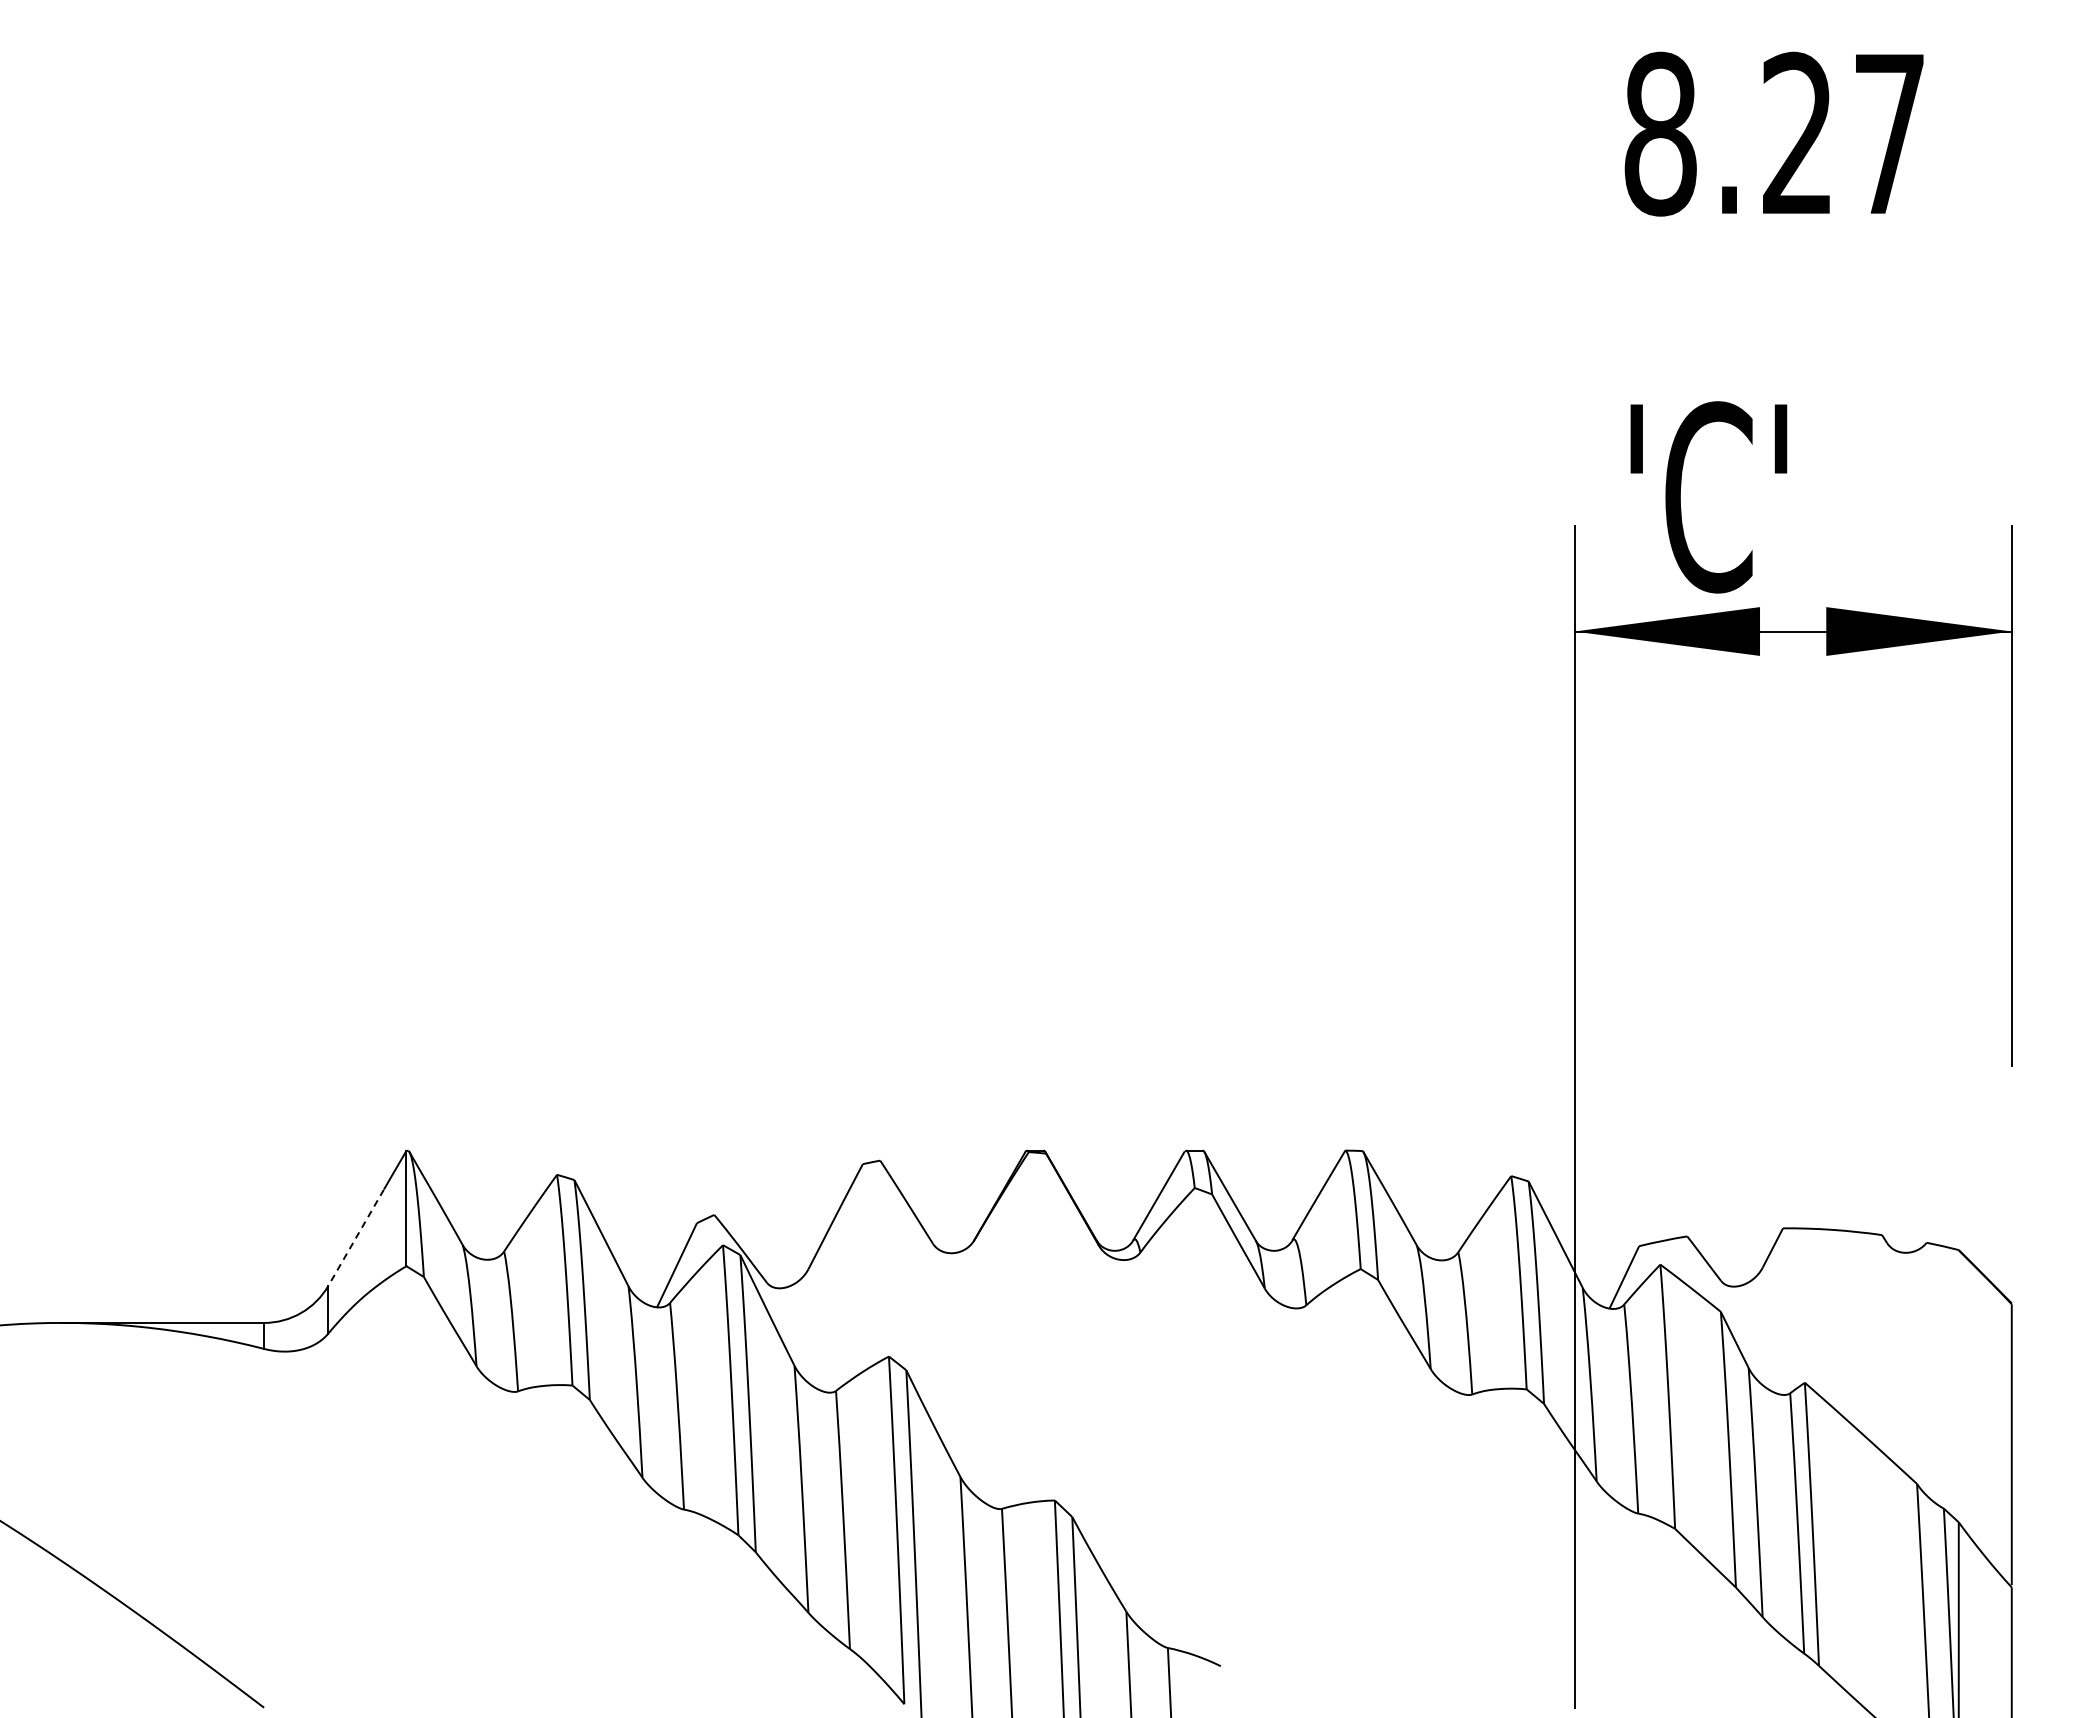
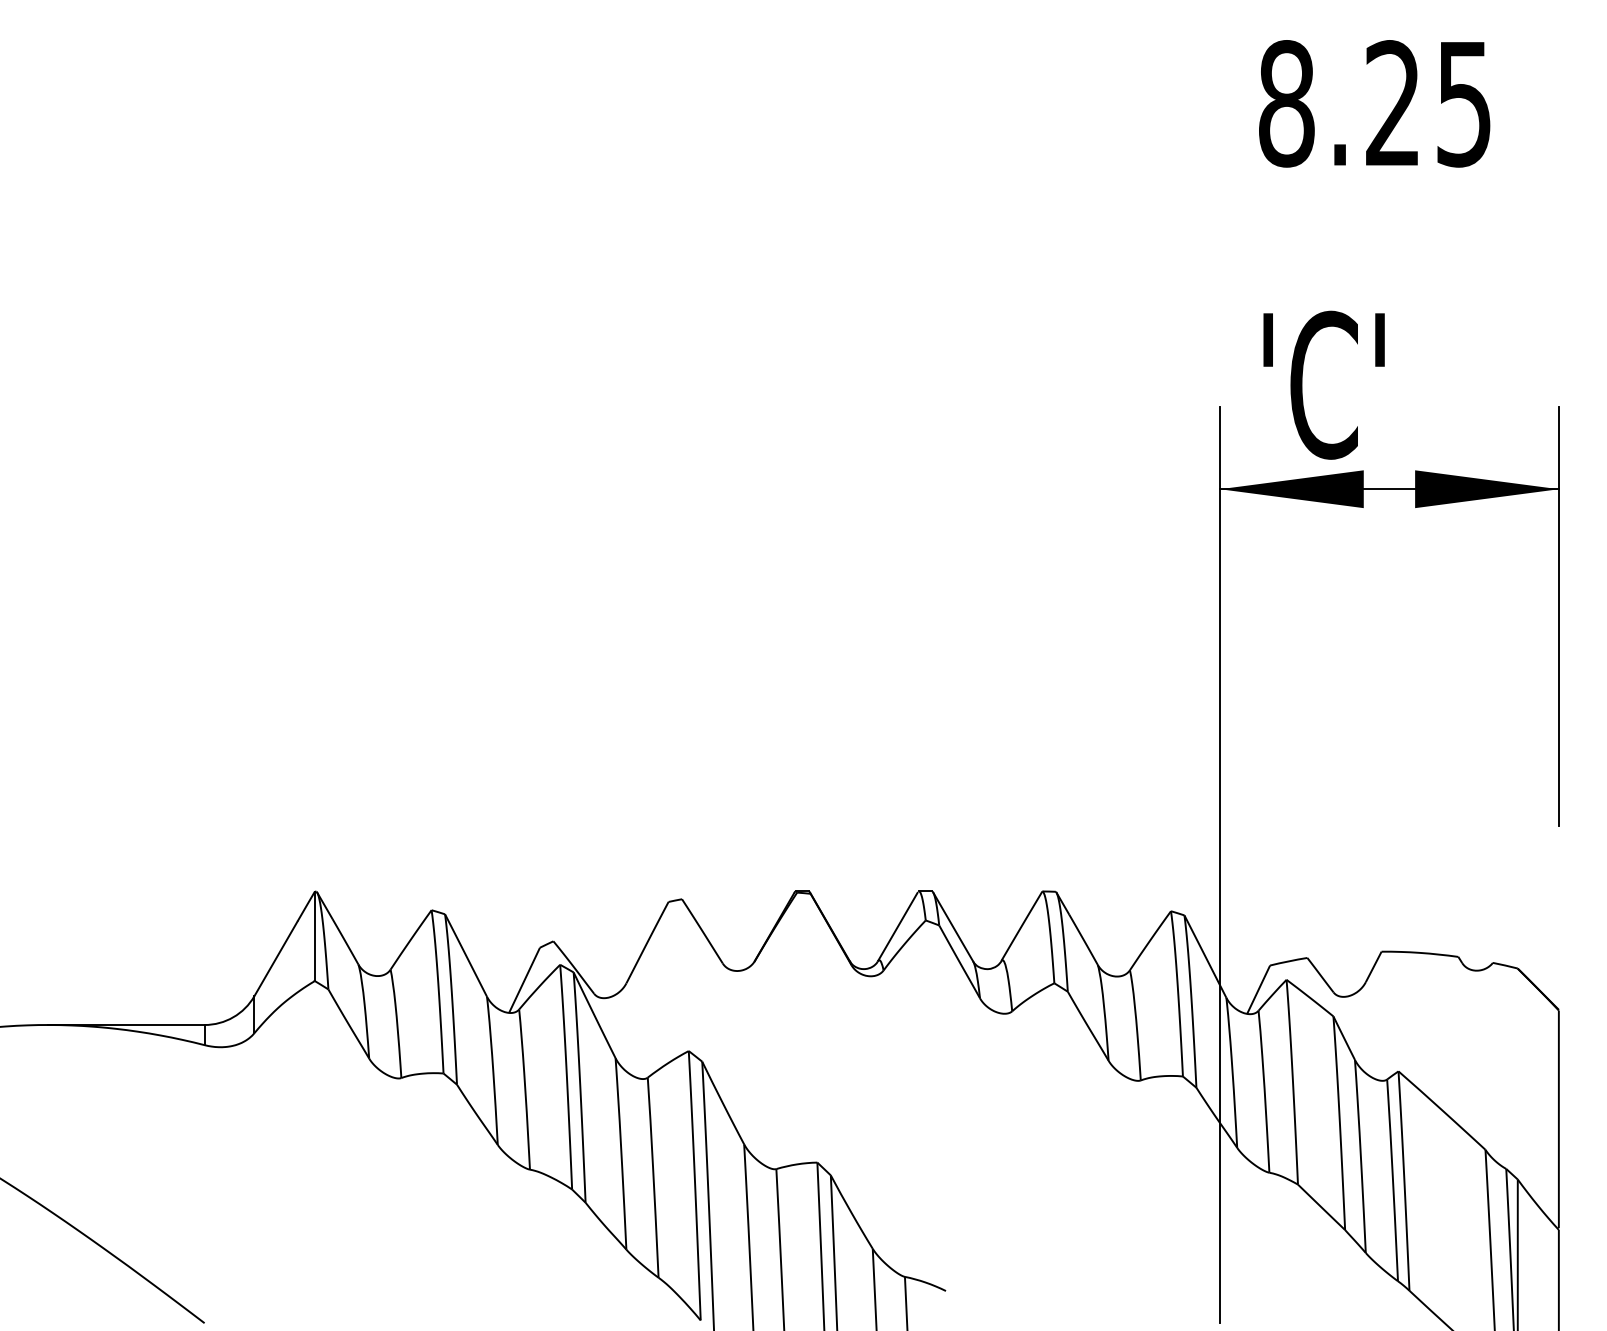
text: (1889, 135) -> (1464, 104), 8.27 -> 8.25
line: (355, 1238) -> (275, 959), dashed -> solid

